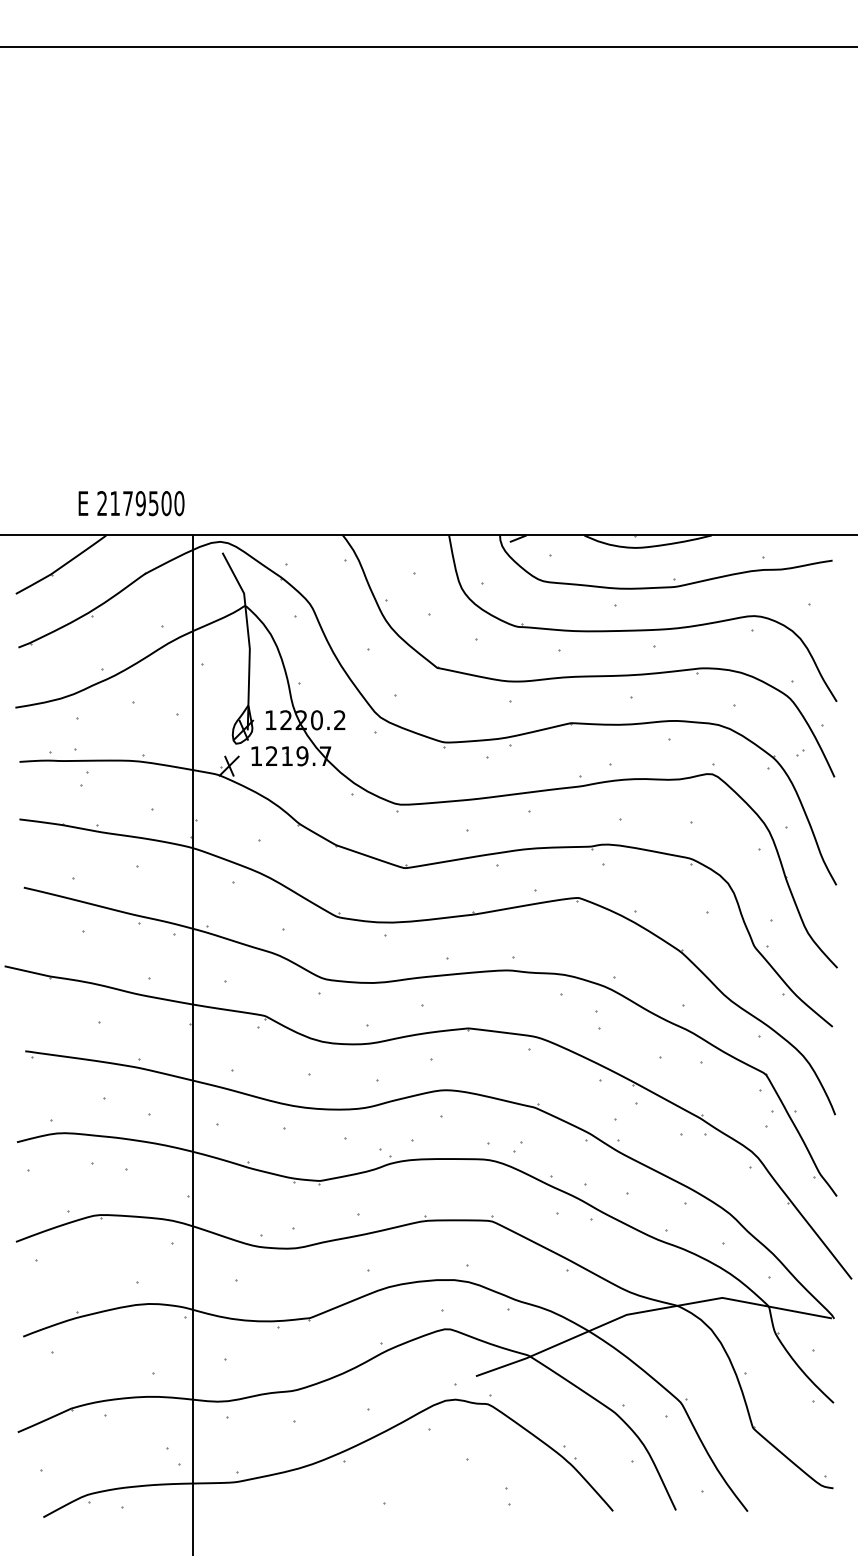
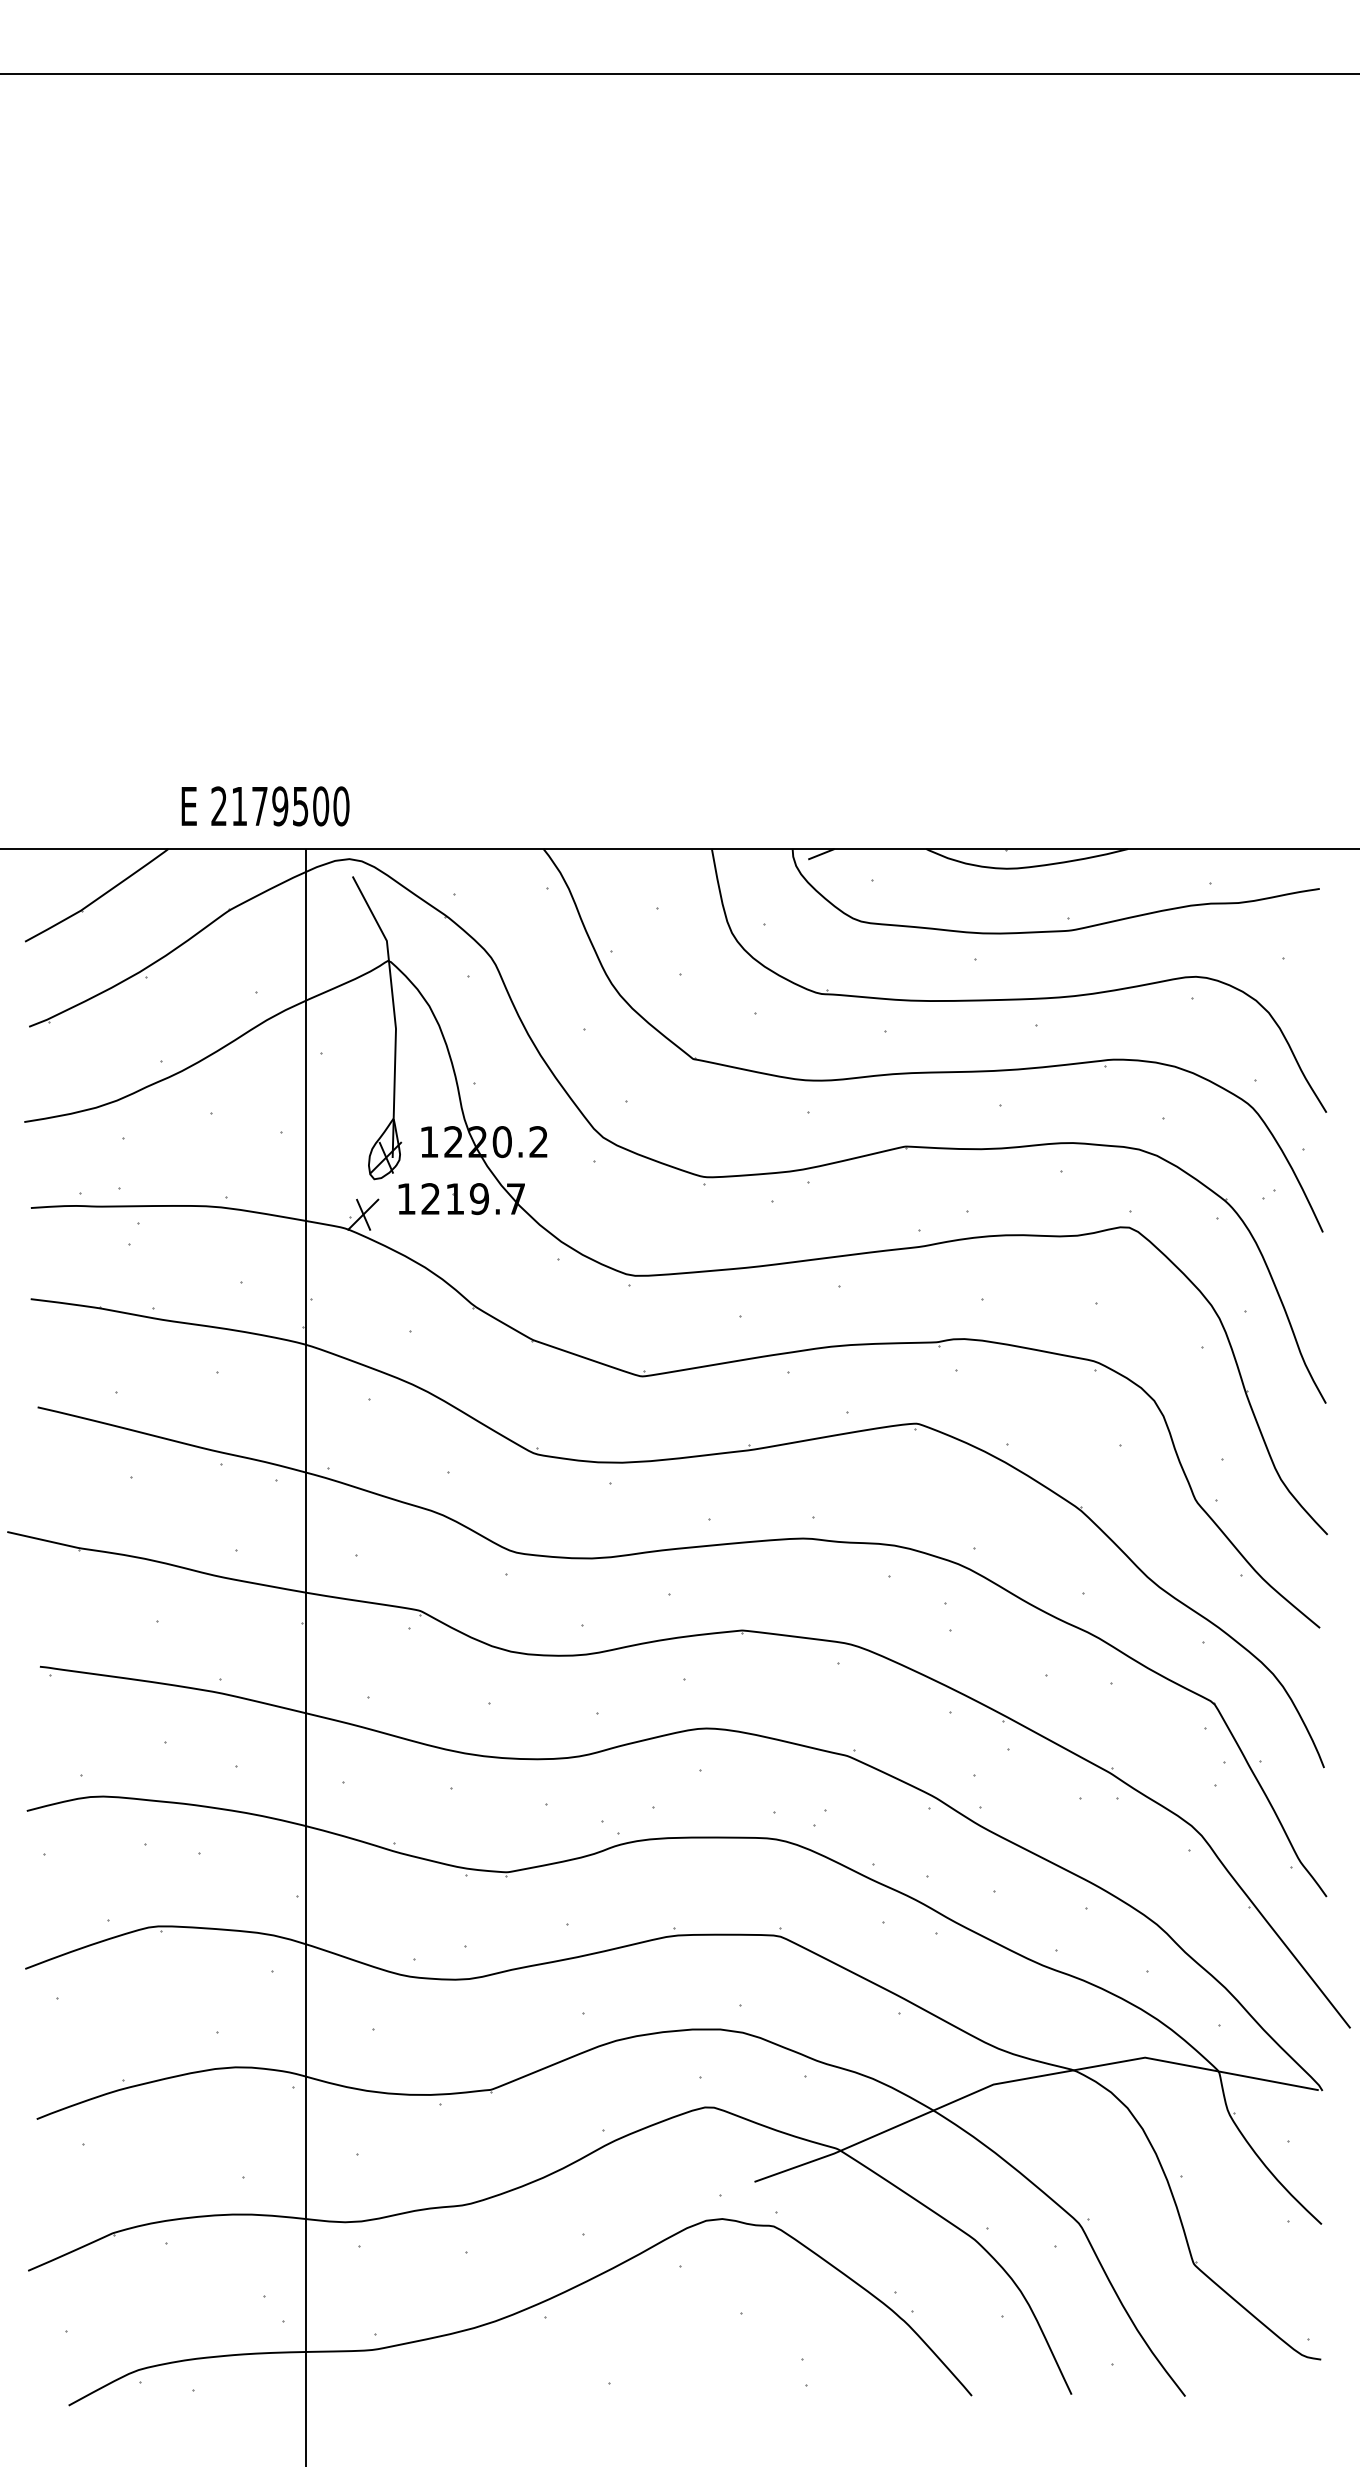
text: (131, 503) -> (265, 806), moved

